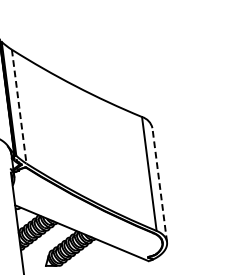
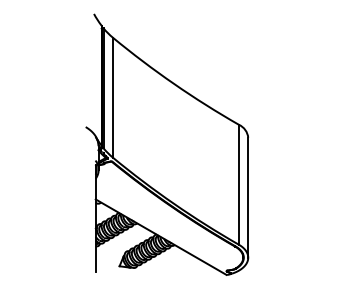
line: (19, 106) -> (113, 97), dashed -> solid
line: (159, 184) -> (248, 197), dashed -> solid

